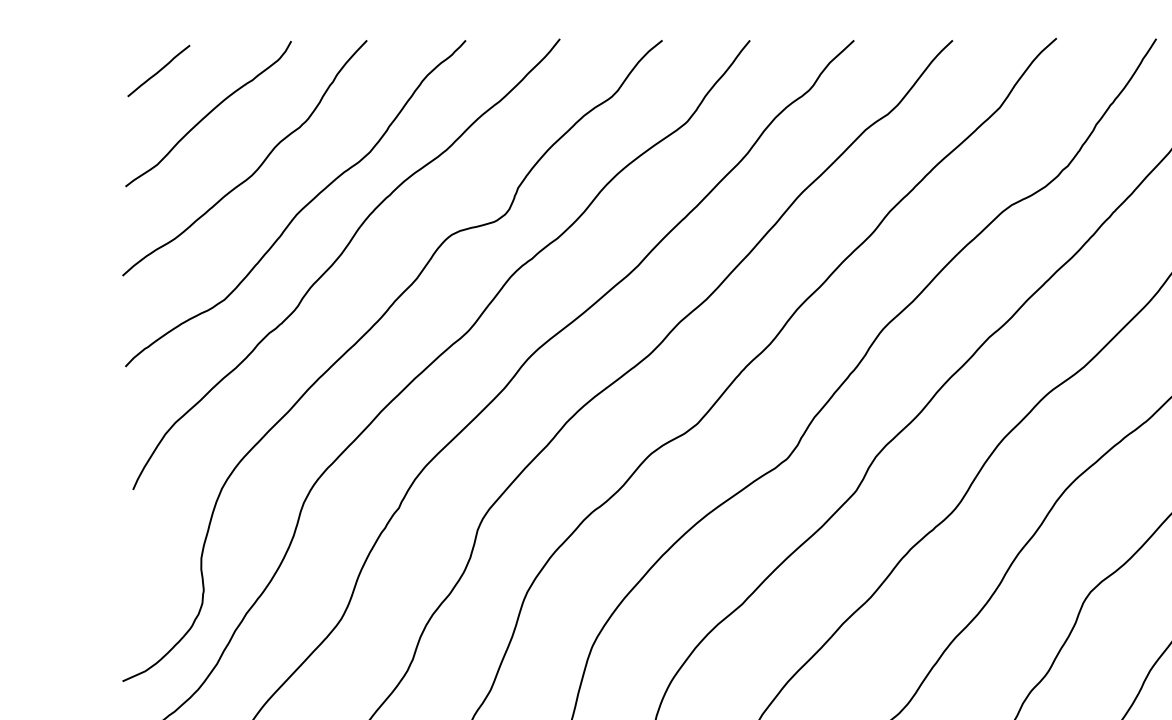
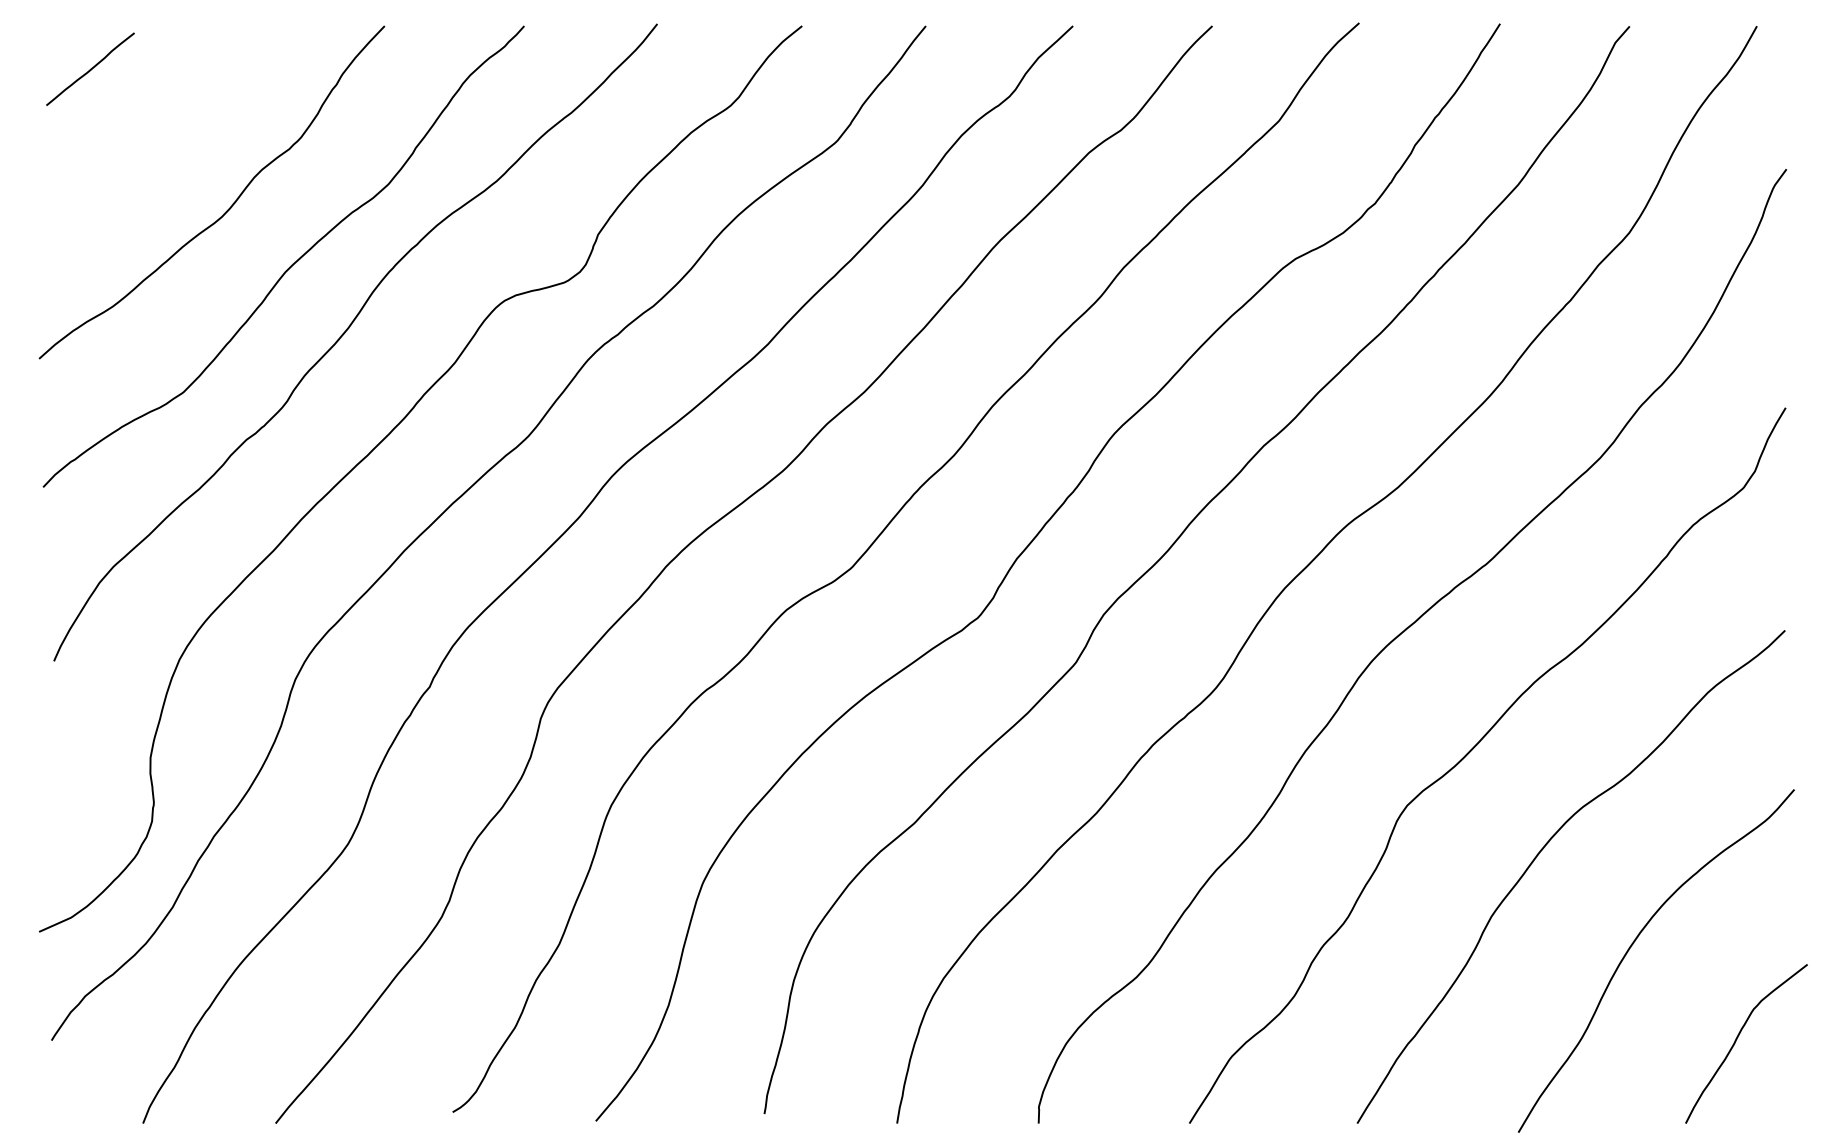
curve: (208, 114) -> (160, 130), removed

